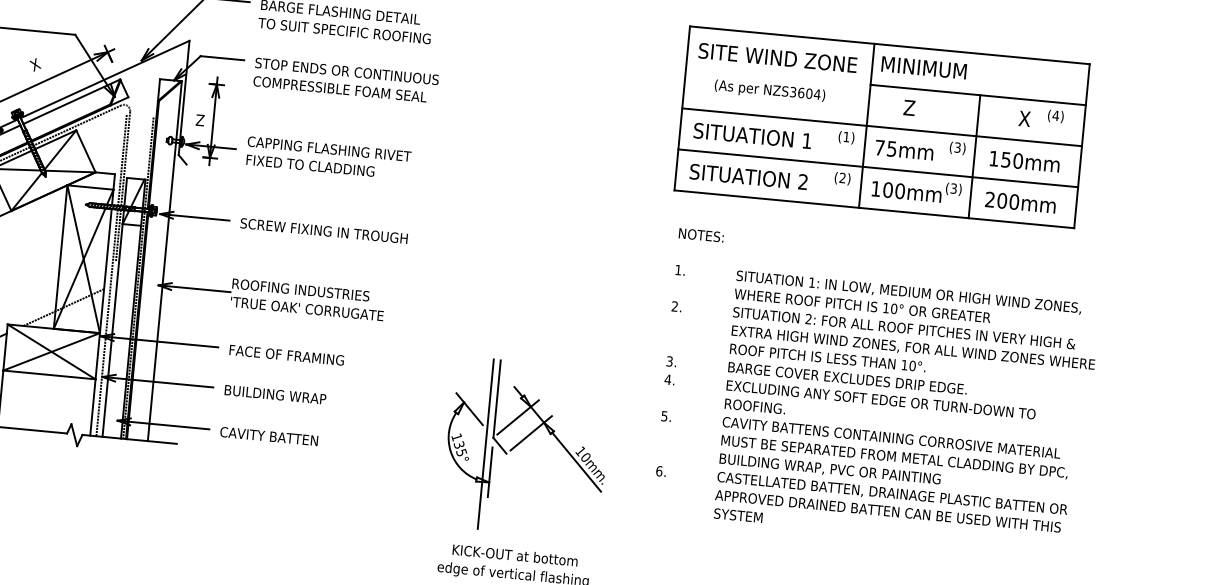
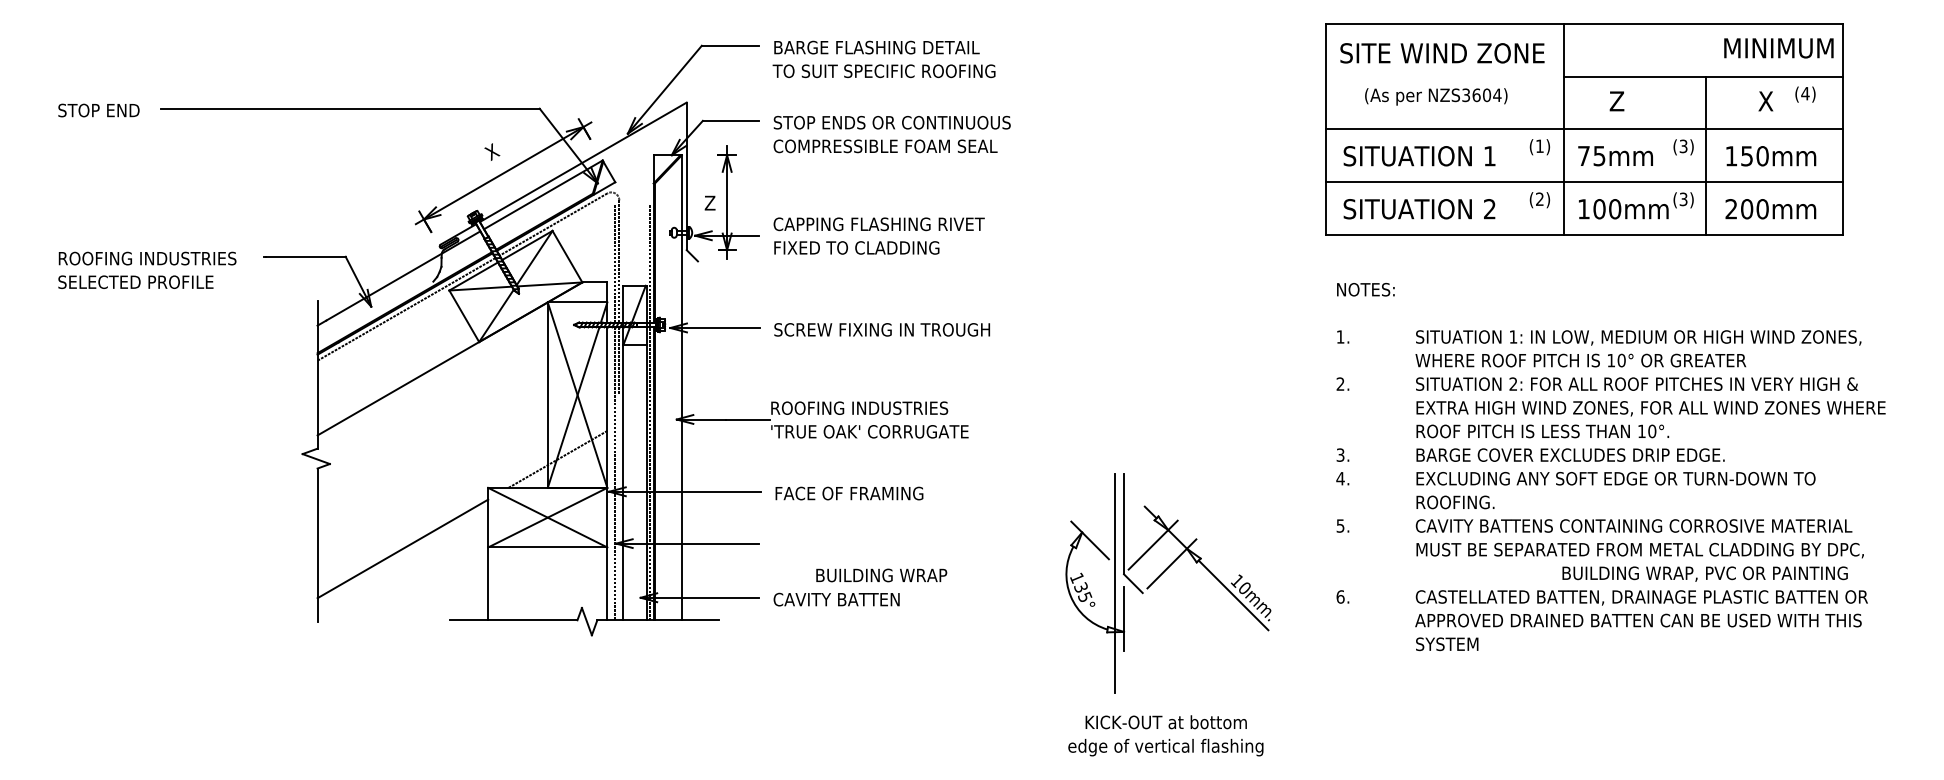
text: (923, 68) -> (1778, 48), moved
text: (275, 394) -> (881, 575), moved
text: (829, 469) -> (1704, 573), moved

